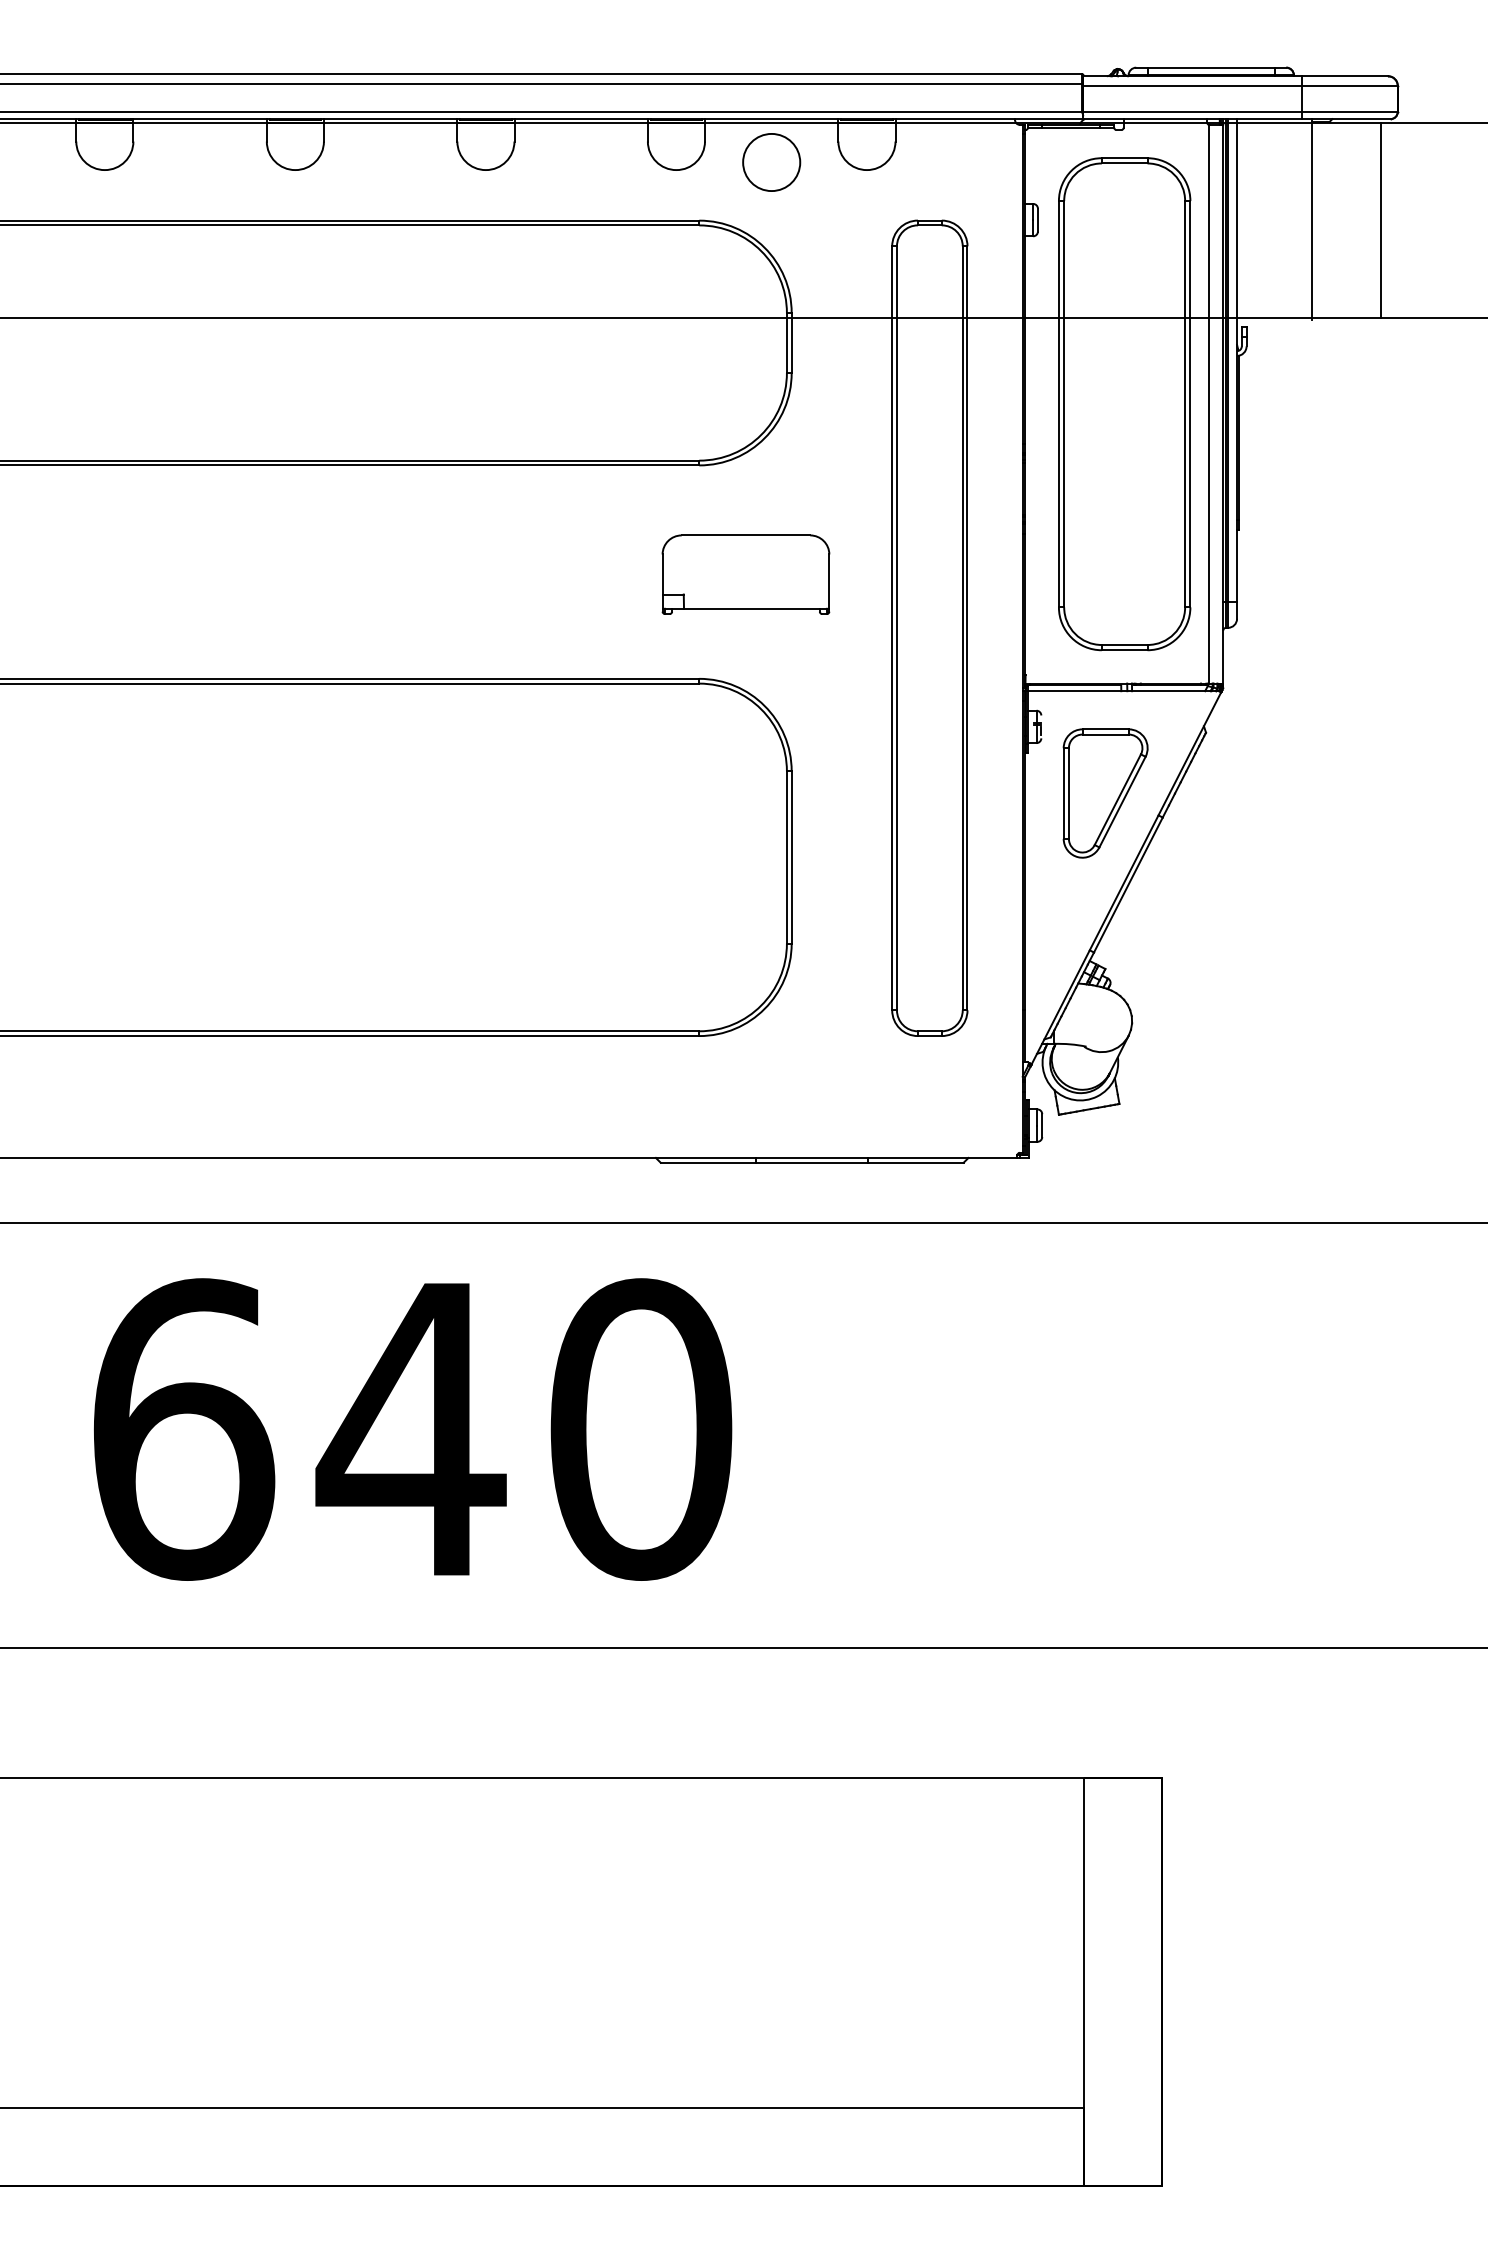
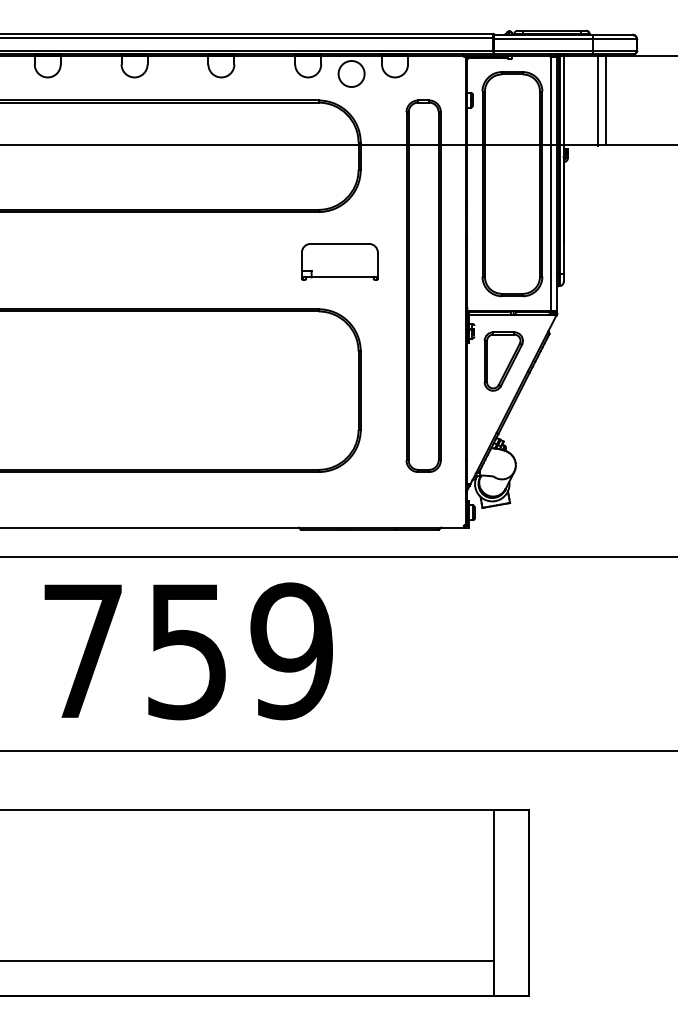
line: (1381, 220) -> (606, 100), moved
text: (411, 1429) -> (187, 651), 640 -> 759

